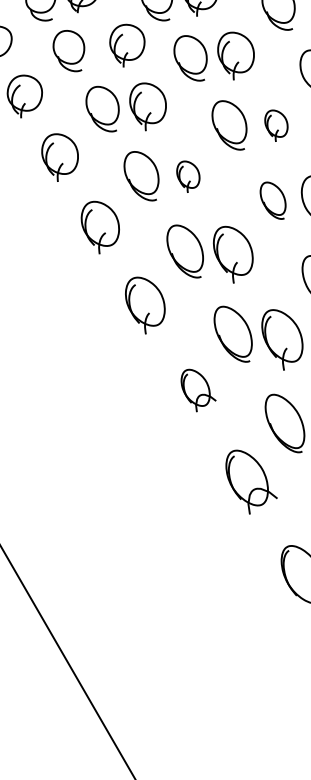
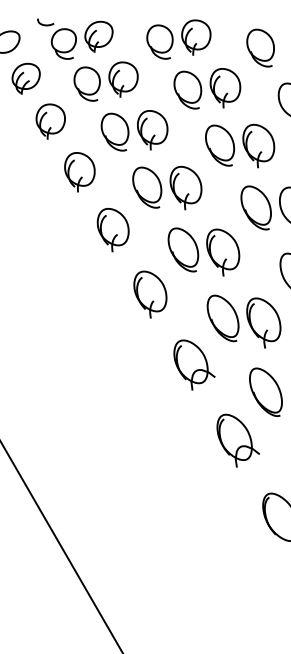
part: (127, 45) -> (123, 79), moved
part: (275, 125) -> (258, 145), size x1.67
part: (187, 177) -> (185, 188), size x1.67
part: (272, 200) -> (255, 207), size x1.43
part: (198, 389) -> (194, 364), size x1.43

